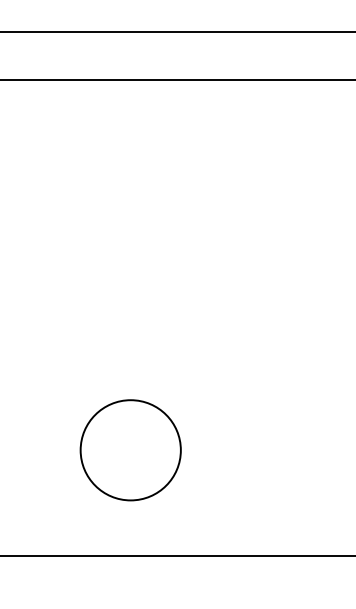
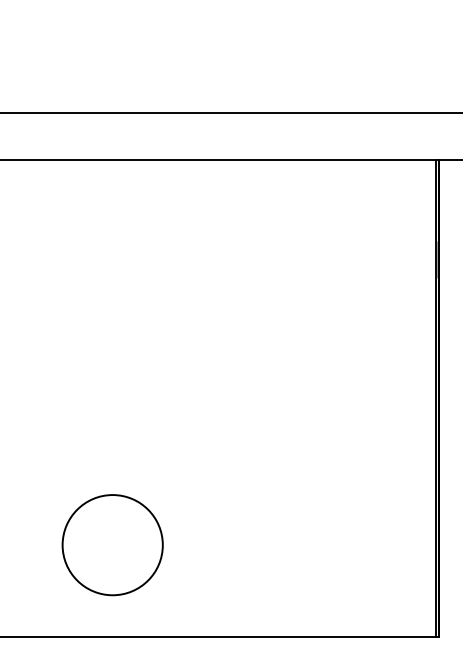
circle: (130, 450) -> (112, 545), moved

